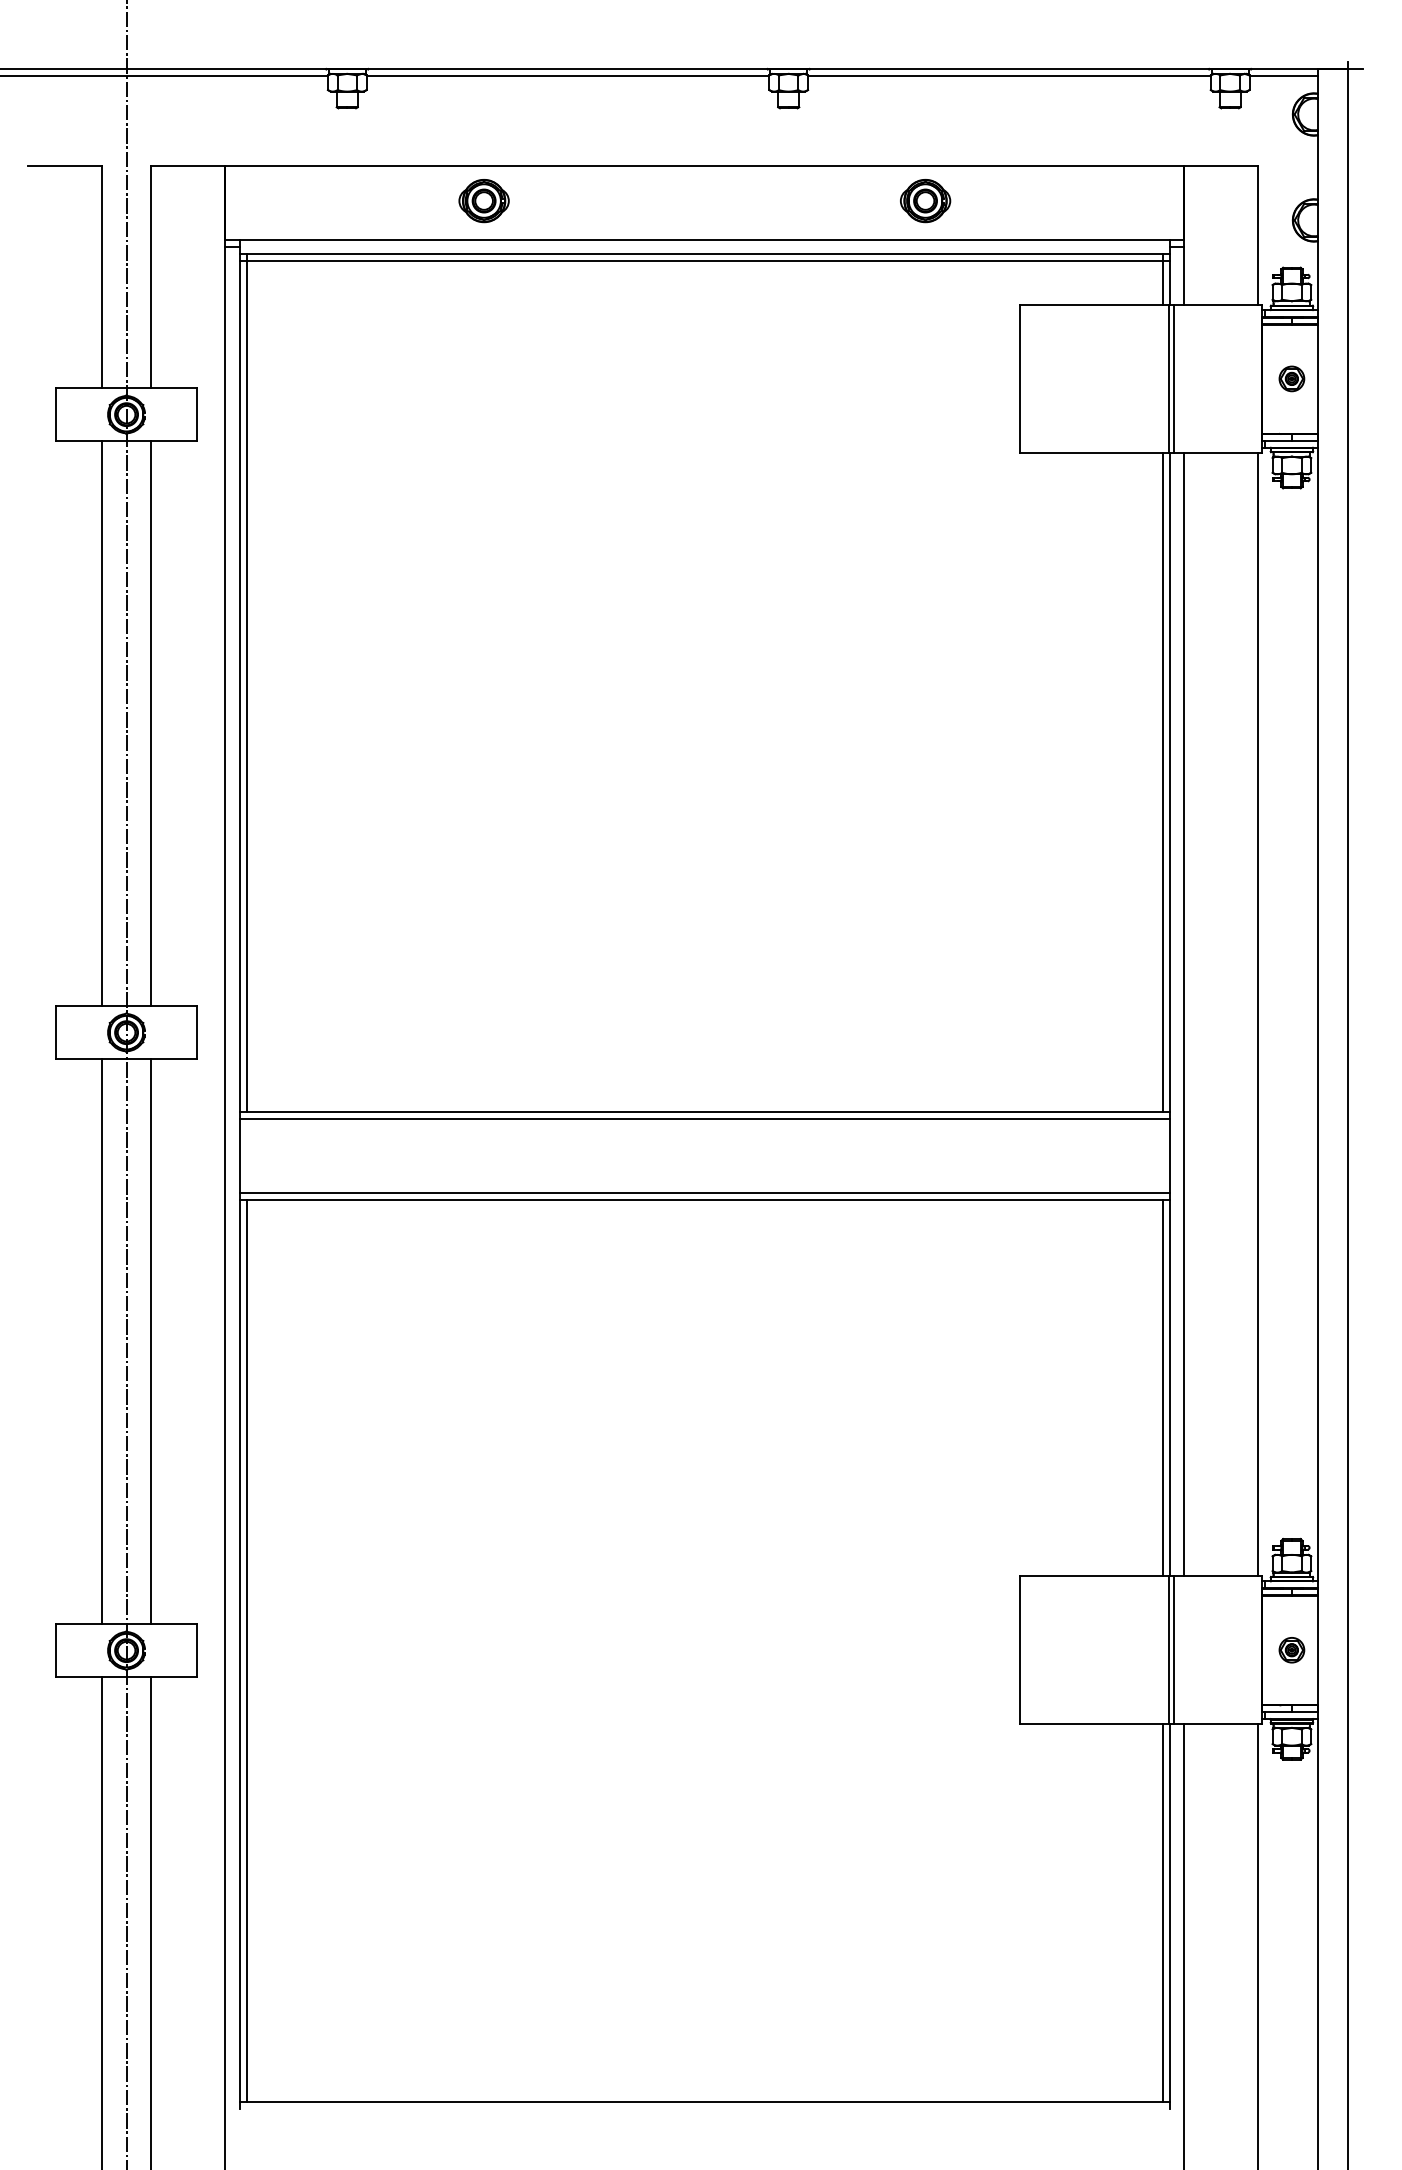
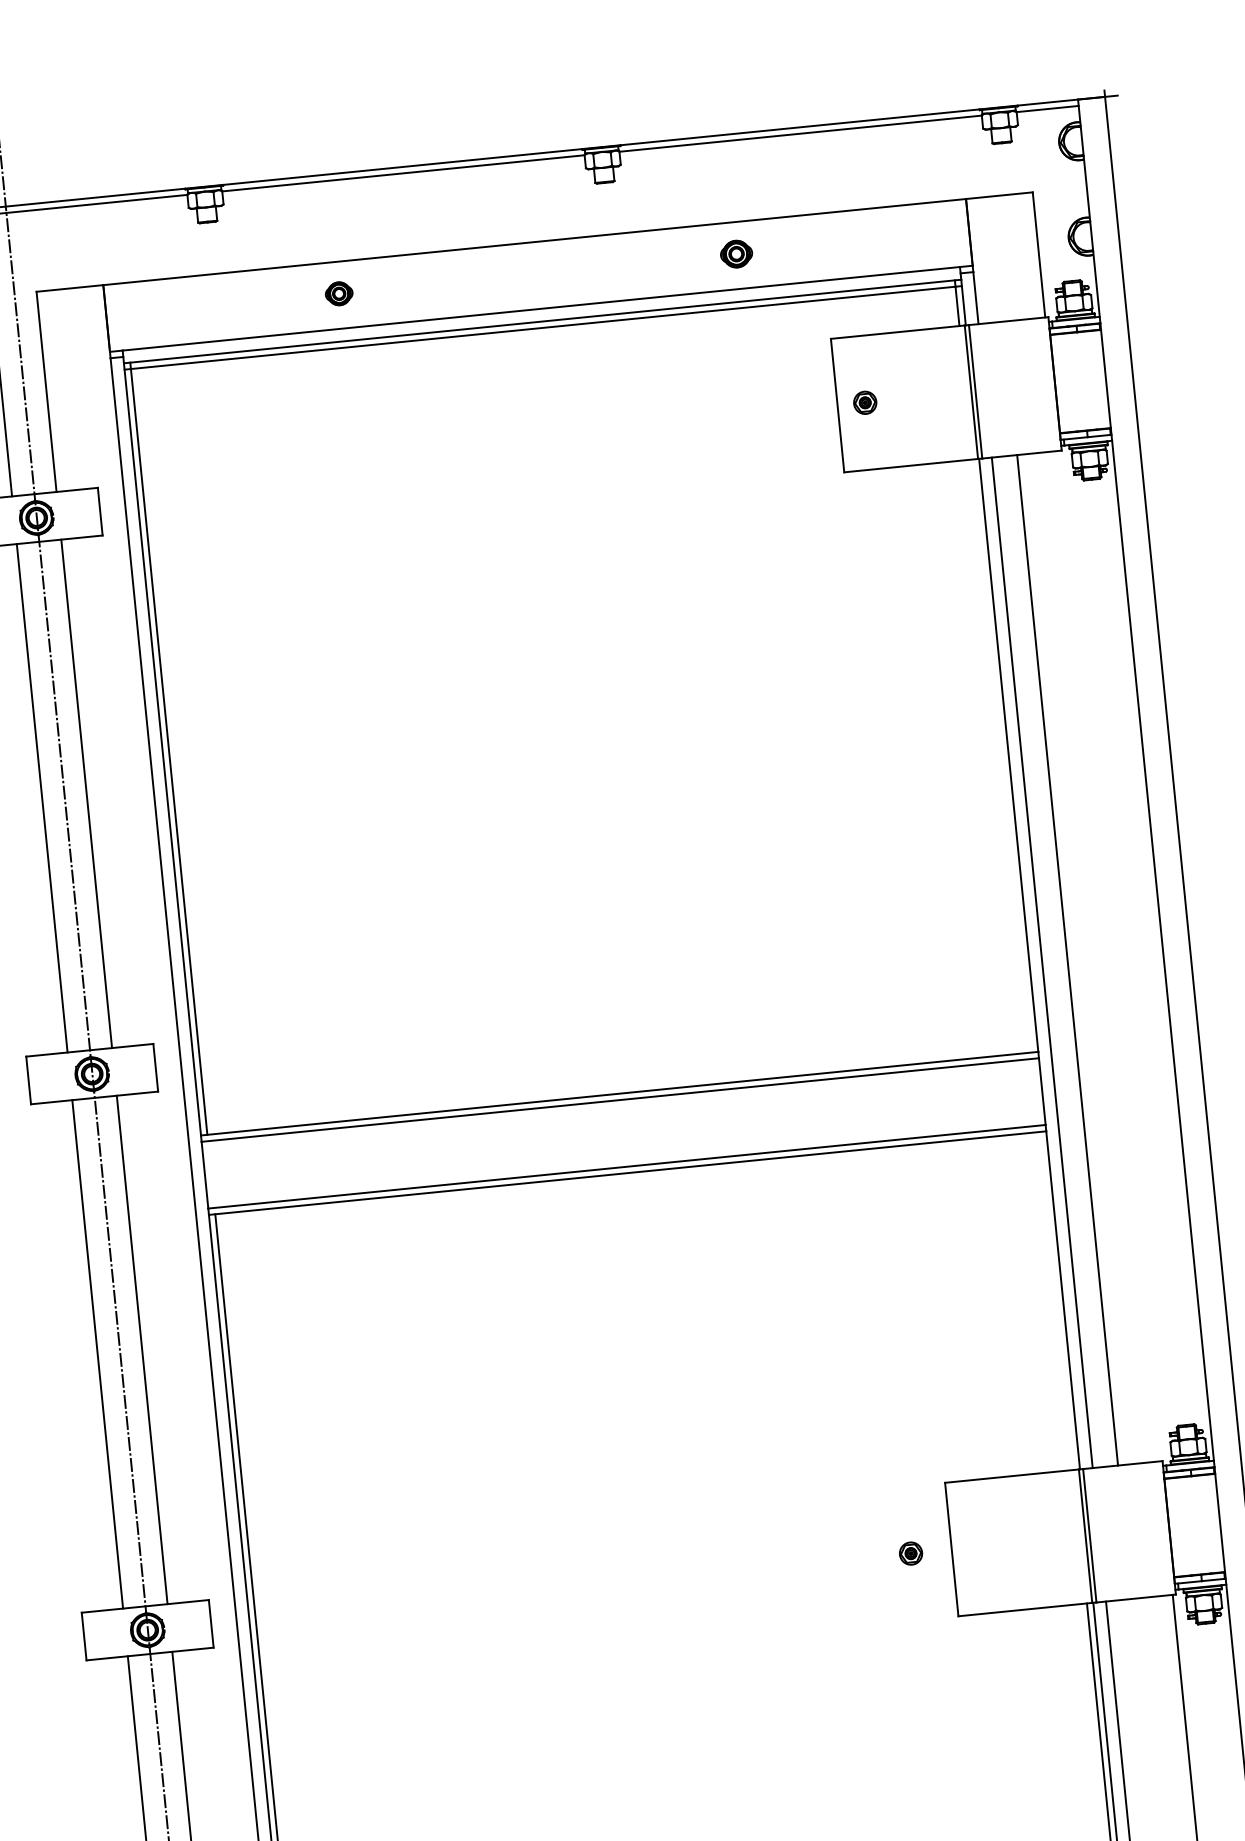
part: (483, 201) -> (338, 294), size x0.6
part: (925, 201) -> (736, 254), size x0.7
part: (1291, 378) -> (864, 402), moved
line: (1163, 782) -> (1002, 755), removed
line: (1258, 1014) -> (1067, 960), moved
line: (1163, 1388) -> (1057, 1301), removed
part: (1291, 1650) -> (910, 1553), moved

